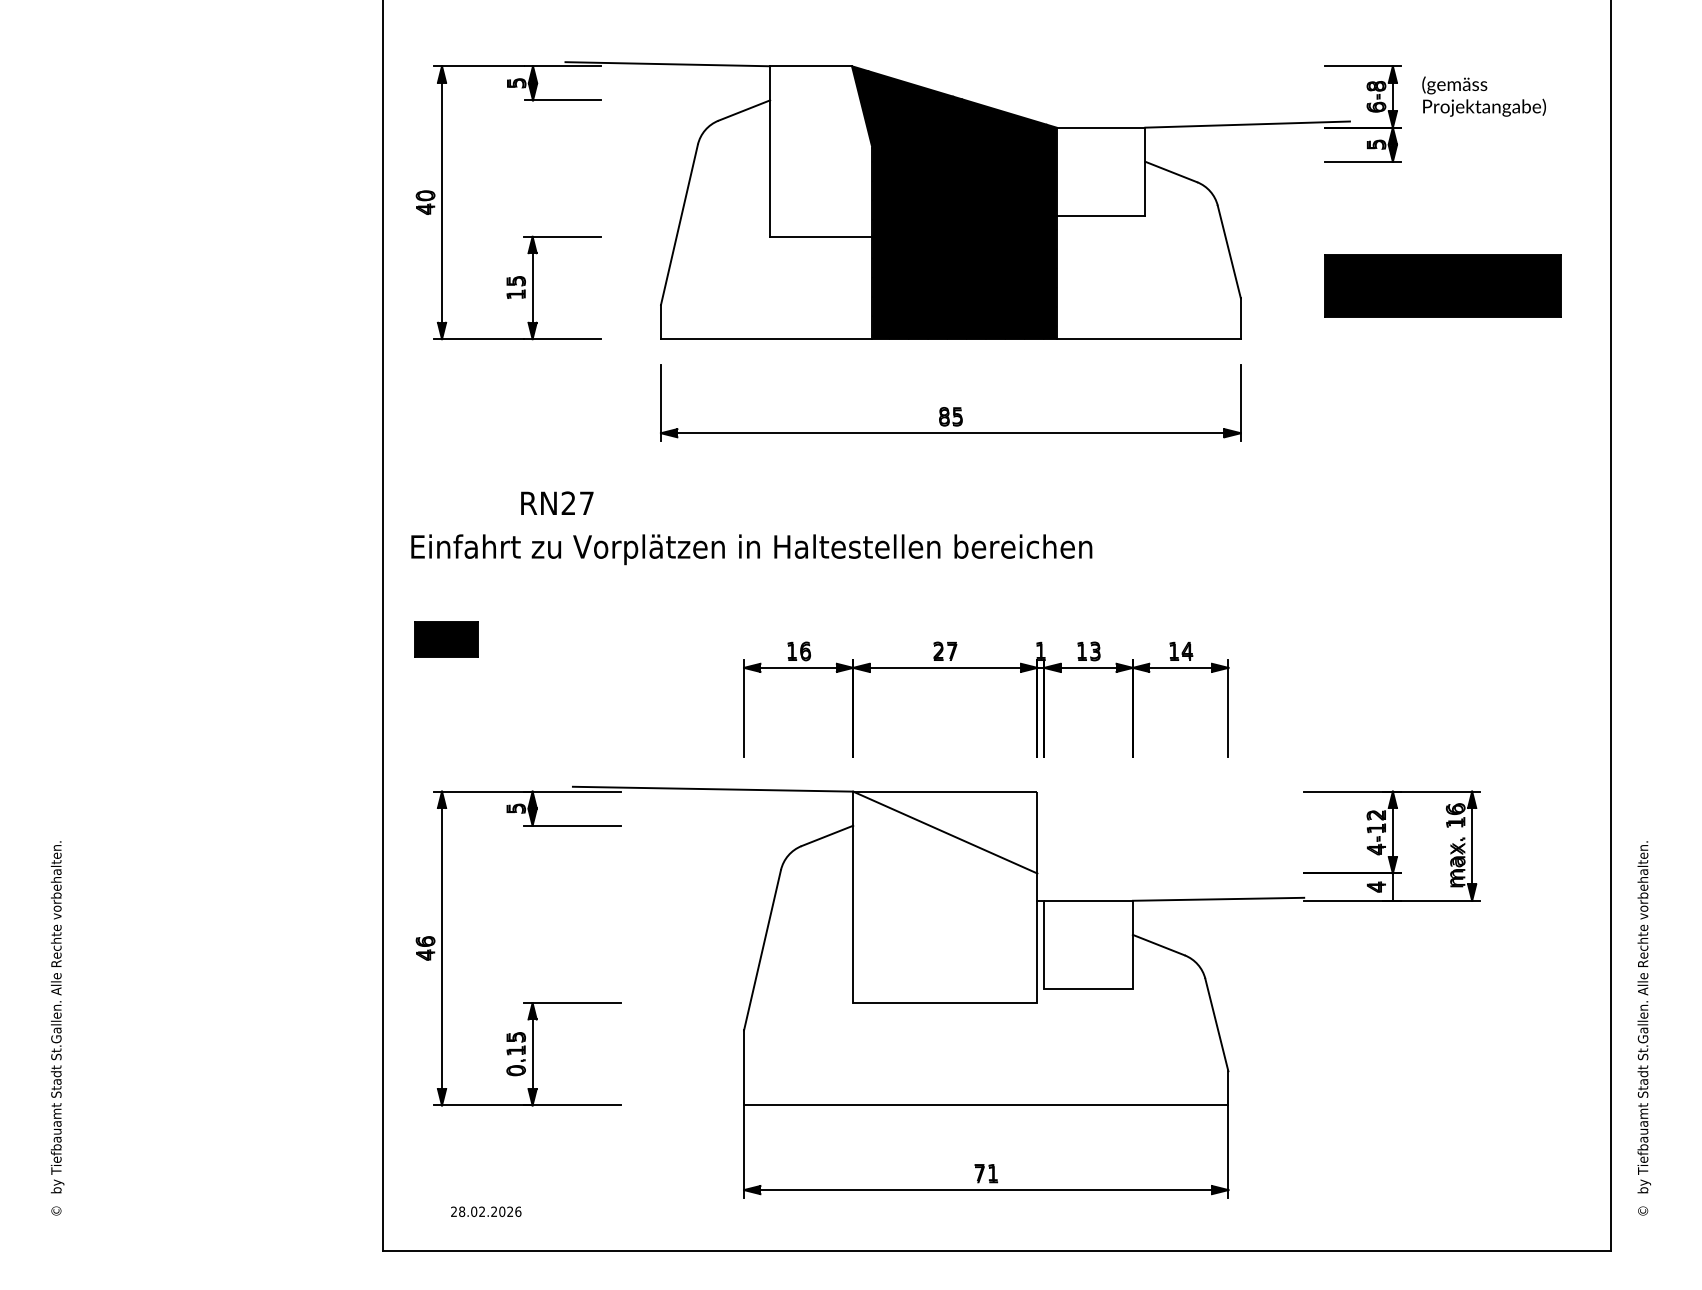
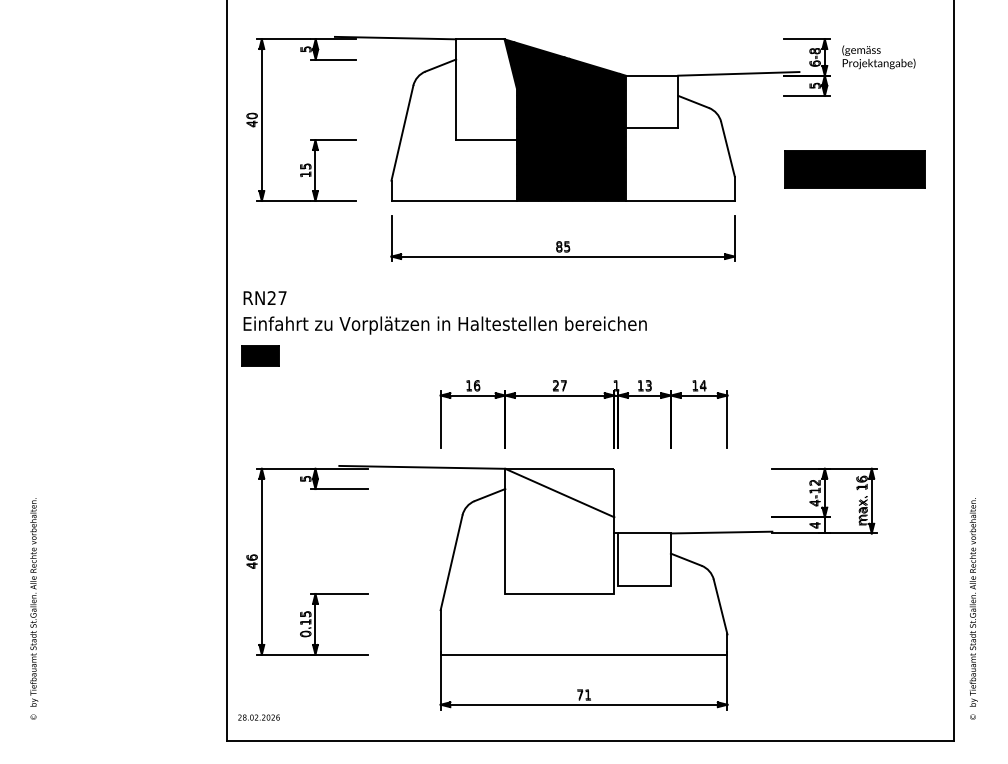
text: (556, 502) -> (264, 297), moved
part: (446, 639) -> (260, 355), moved
text: (485, 1211) -> (258, 717), moved

